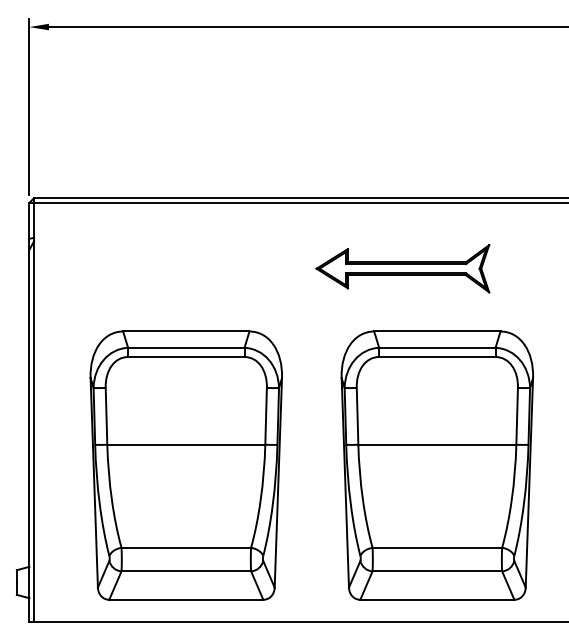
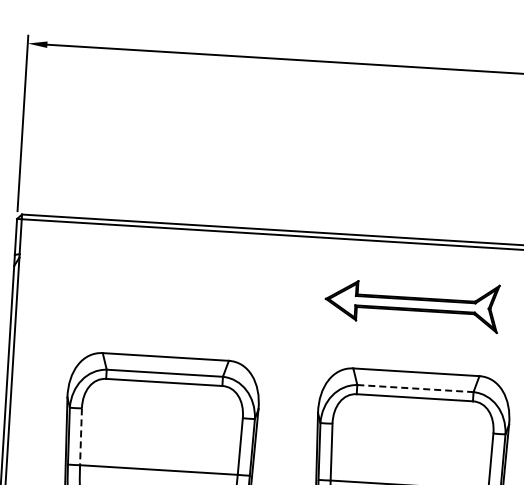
part: (402, 268) -> (411, 303), moved
line: (437, 347) -> (415, 388), solid -> dashed
line: (106, 416) -> (80, 436), solid -> dashed

